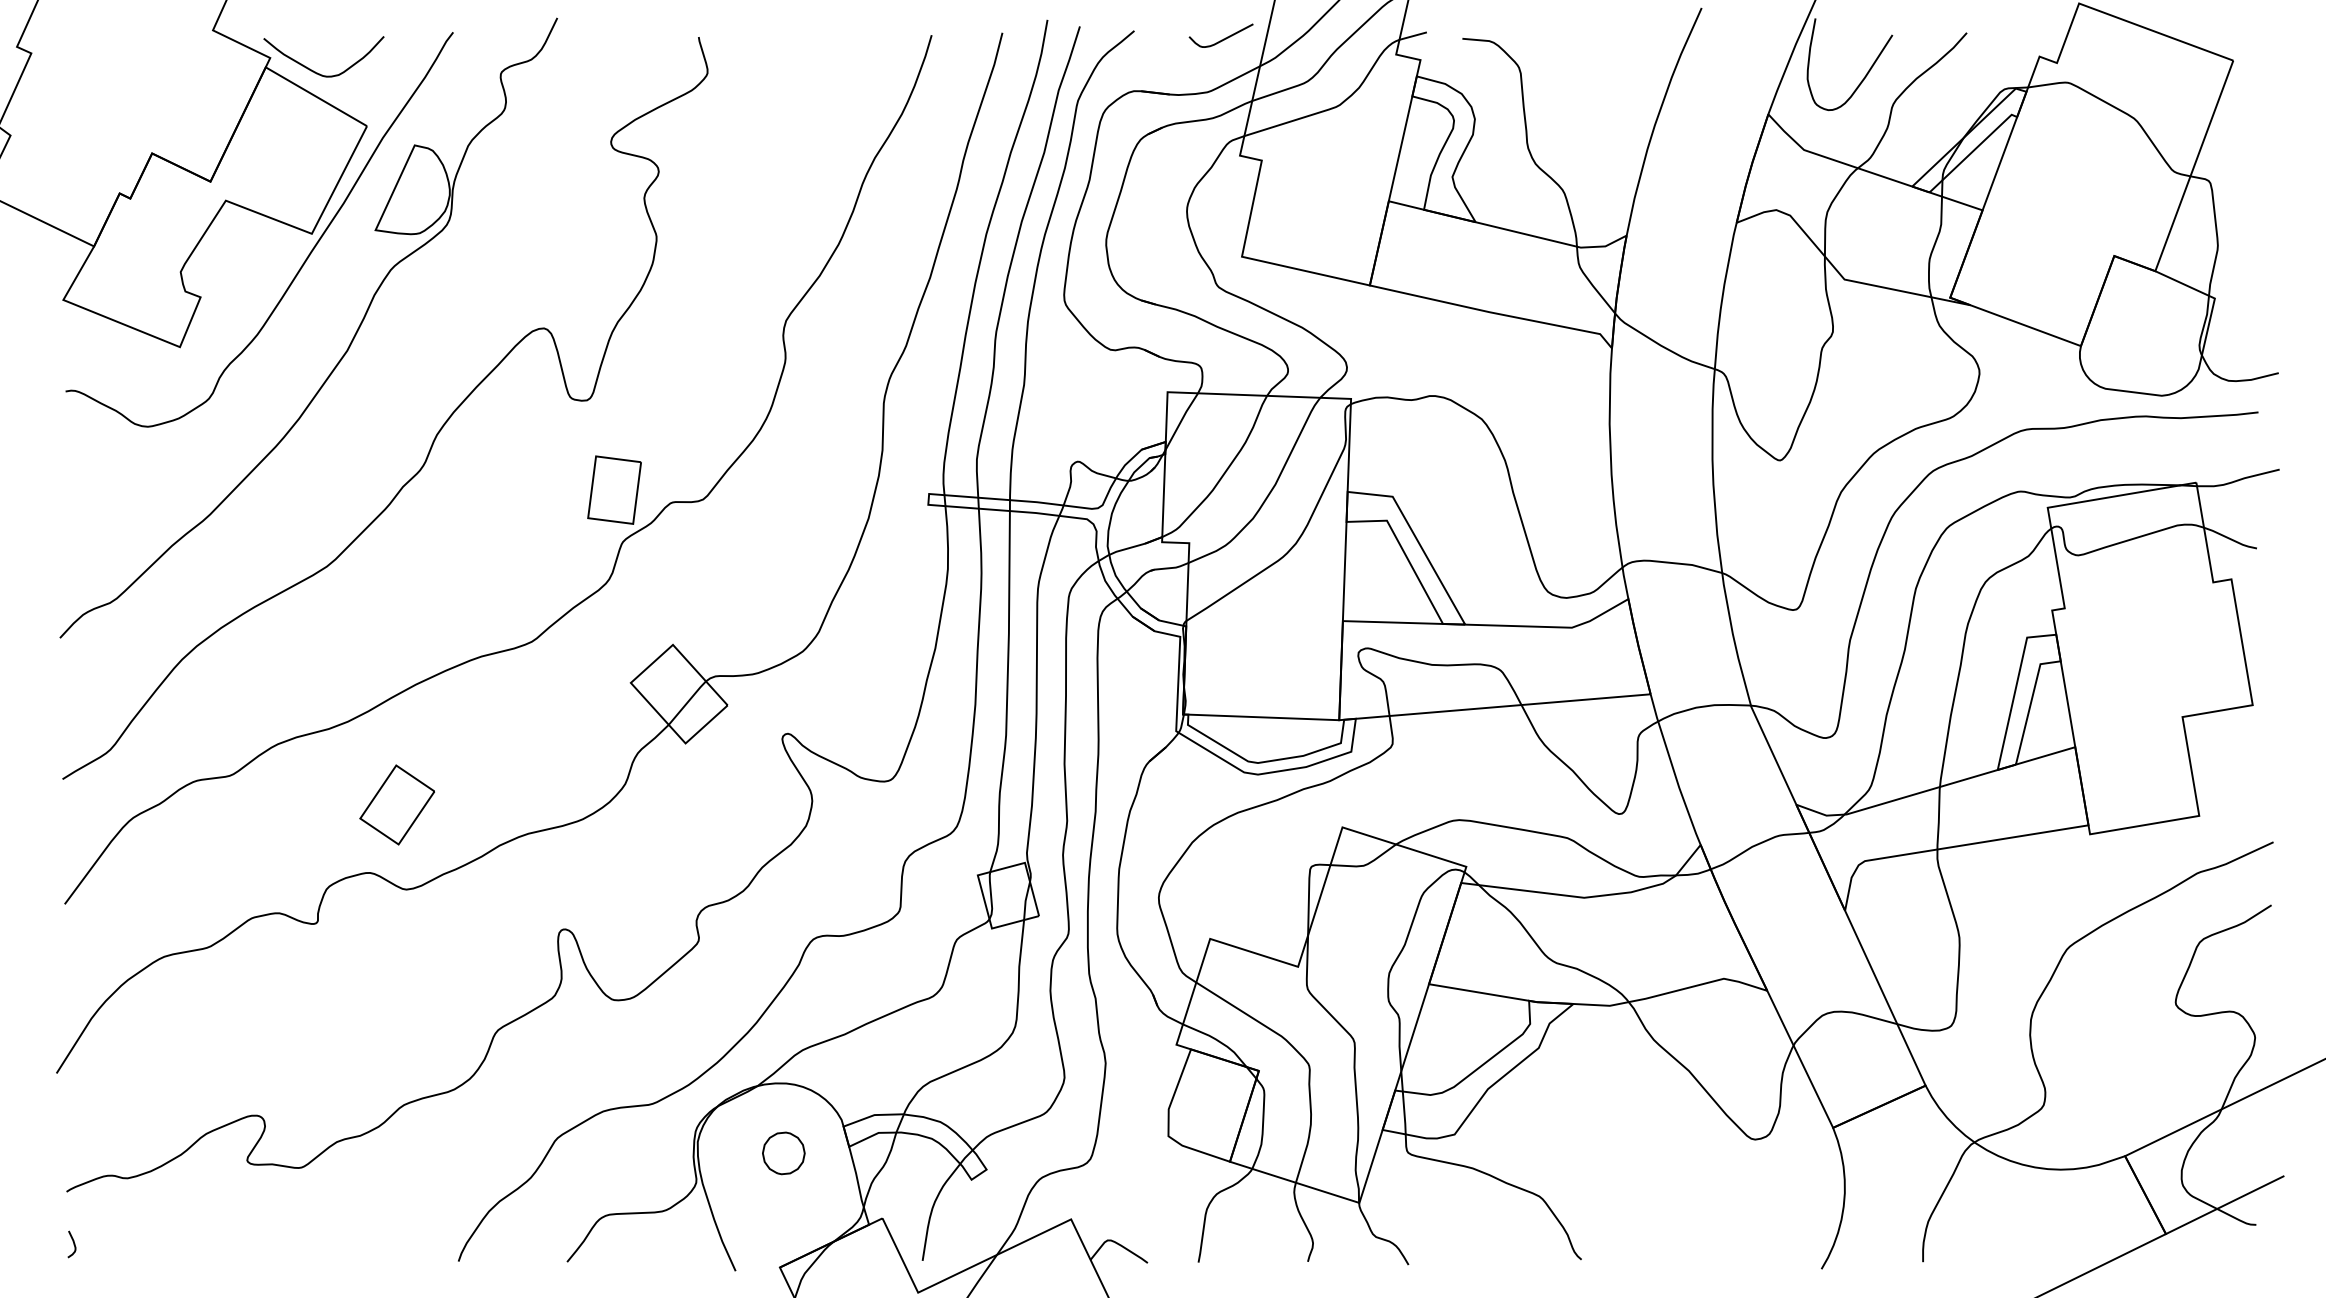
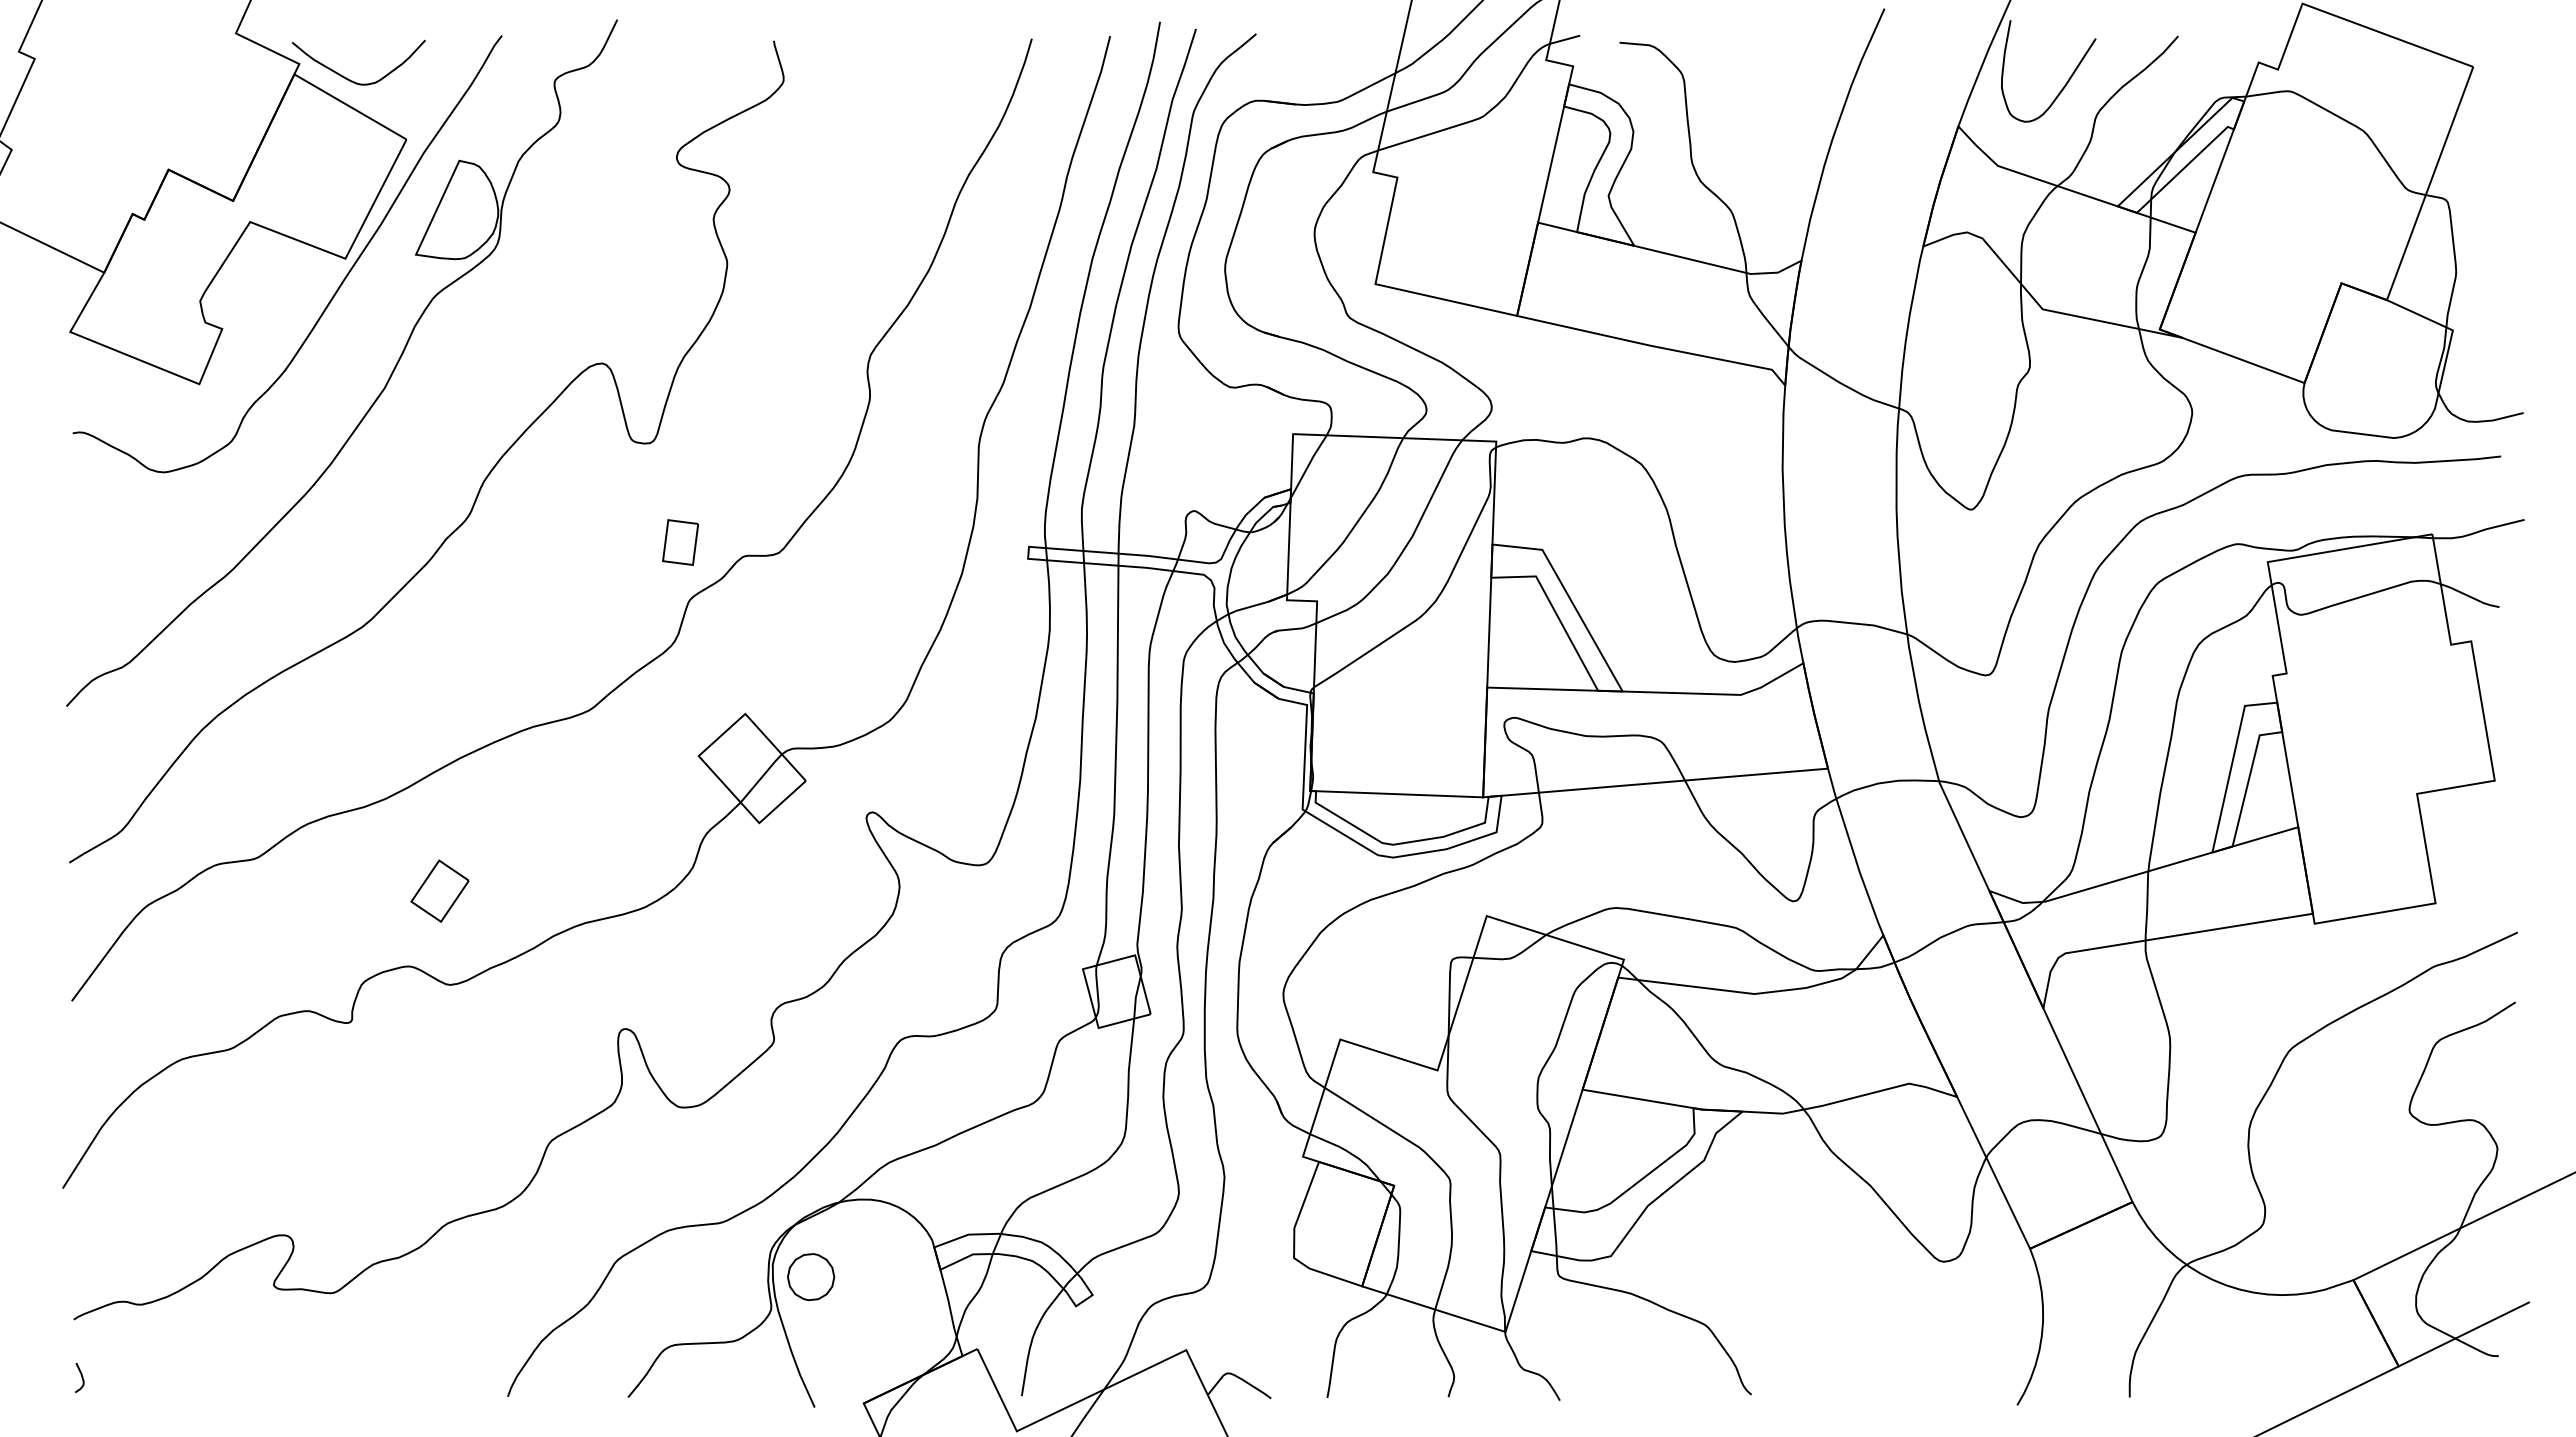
curve: (1222, 39) -> (1353, 43), removed
part: (614, 490) -> (680, 542), size x0.6
part: (396, 804) -> (439, 890), size x0.7
part: (784, 1153) -> (811, 1277), moved

